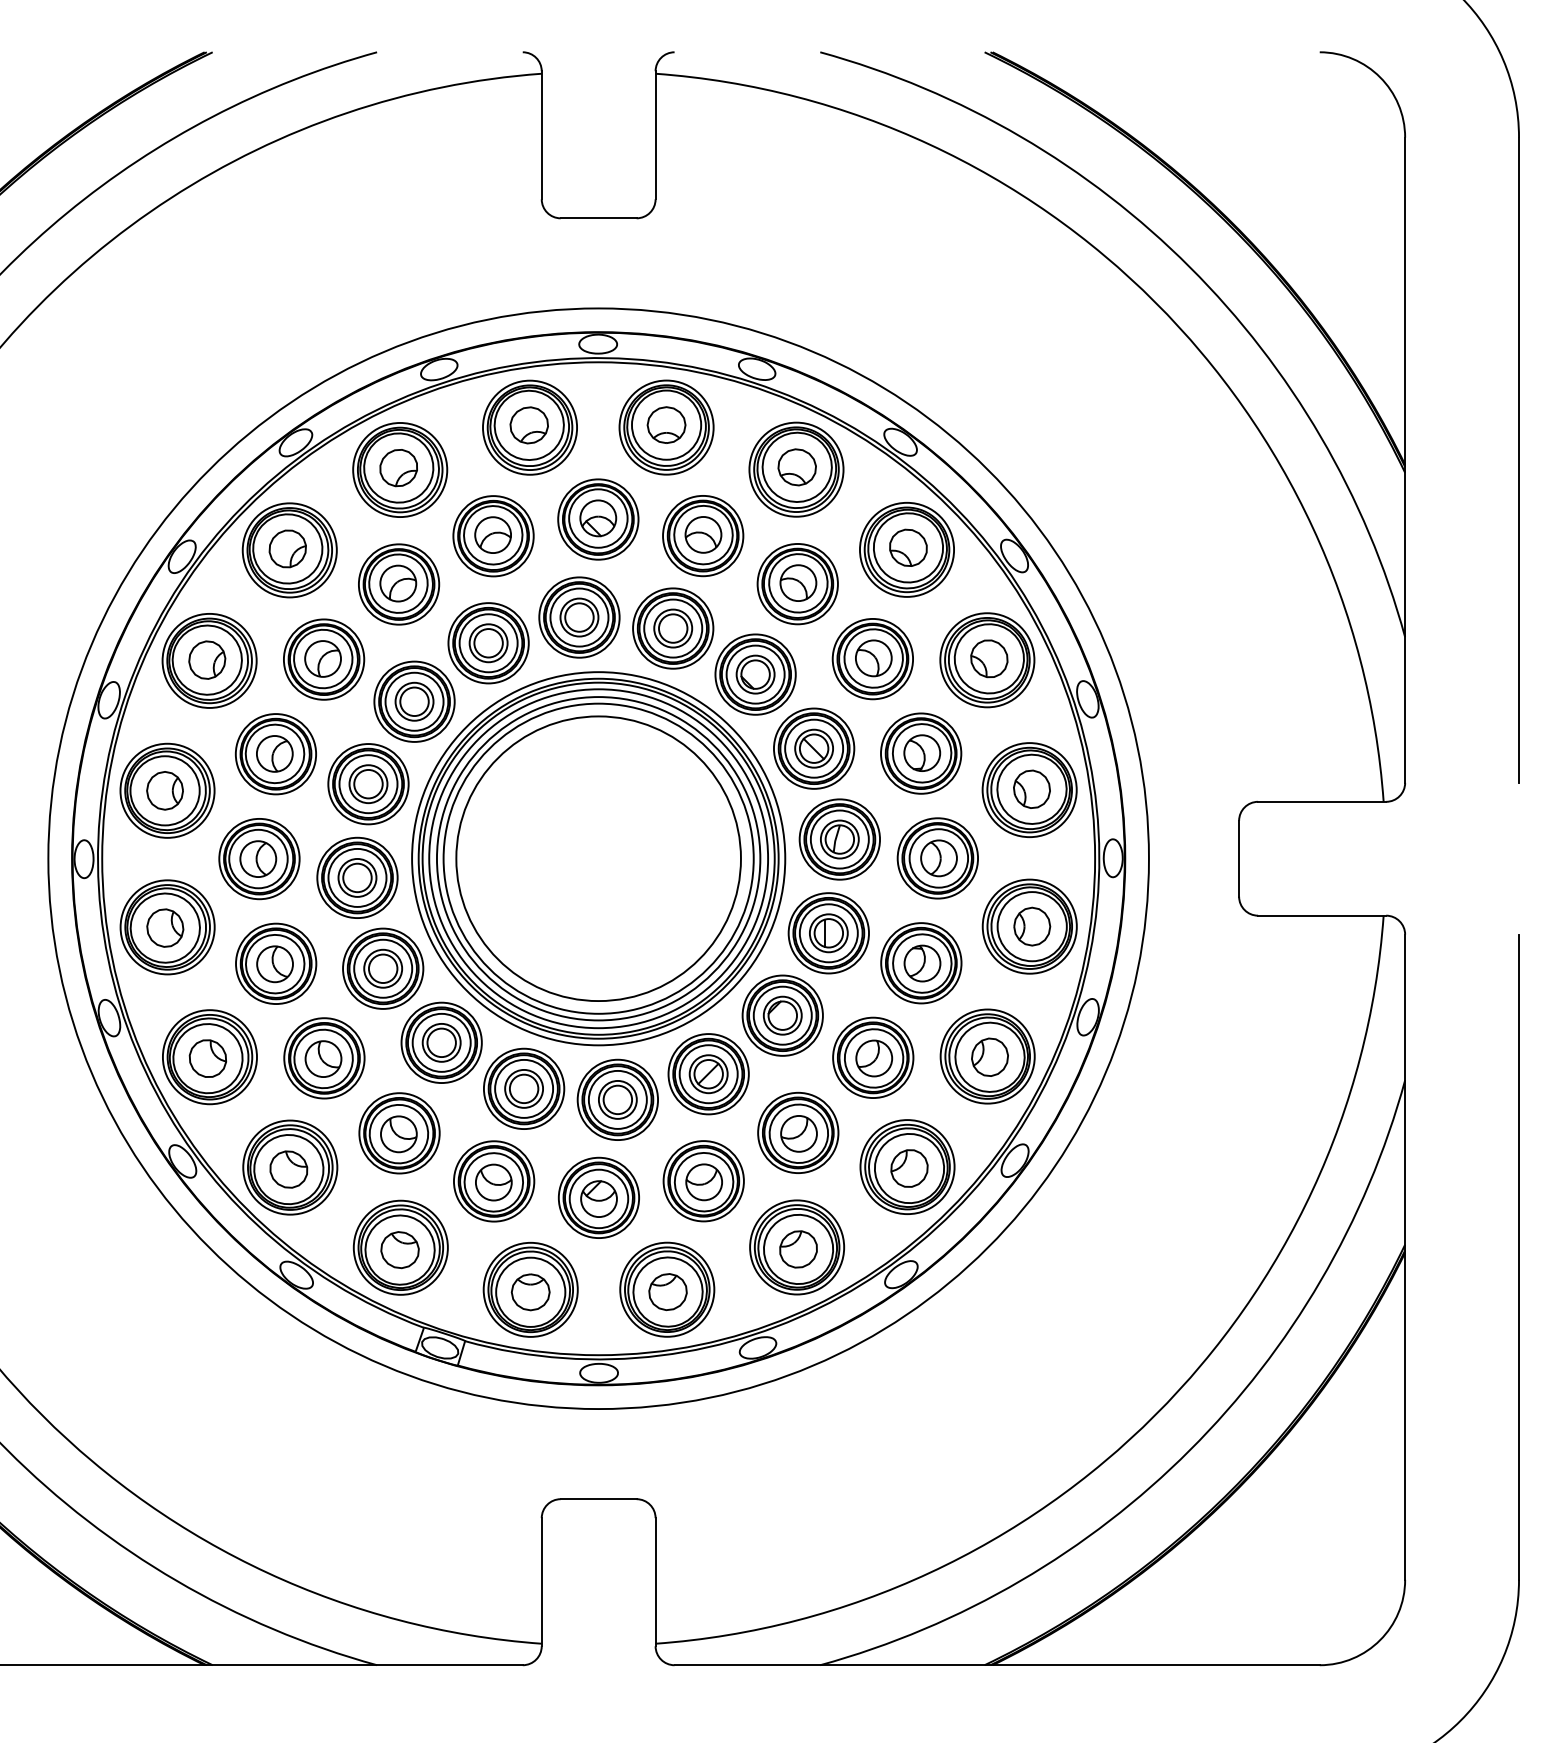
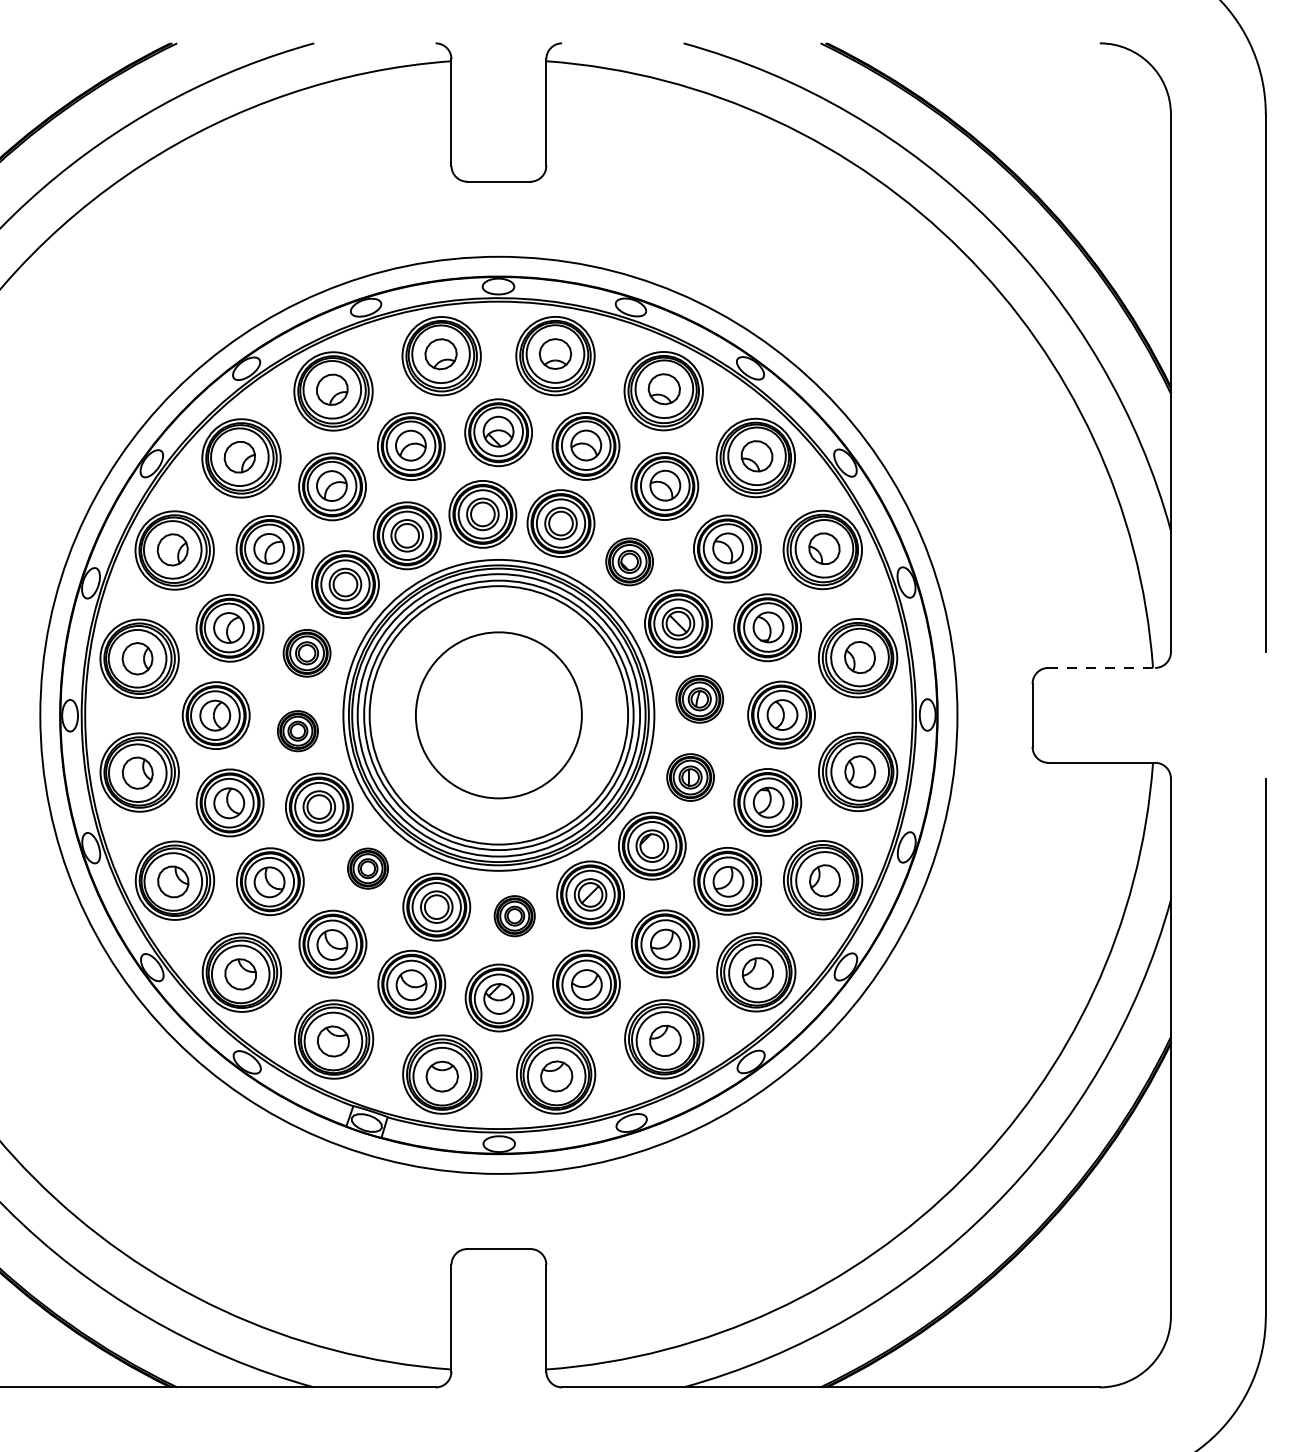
part: (755, 674) -> (629, 561), size x0.7
part: (368, 784) -> (307, 653), size x0.7
line: (1322, 801) -> (1102, 667), solid -> dashed
part: (839, 839) -> (699, 699), size x0.7
circle: (598, 858) -> (498, 715), size x0.7
part: (357, 877) -> (297, 730), size x0.6
part: (828, 933) -> (690, 777), size x0.7
part: (441, 1042) -> (367, 868), size x0.6
part: (617, 1099) -> (514, 915), size x0.6

